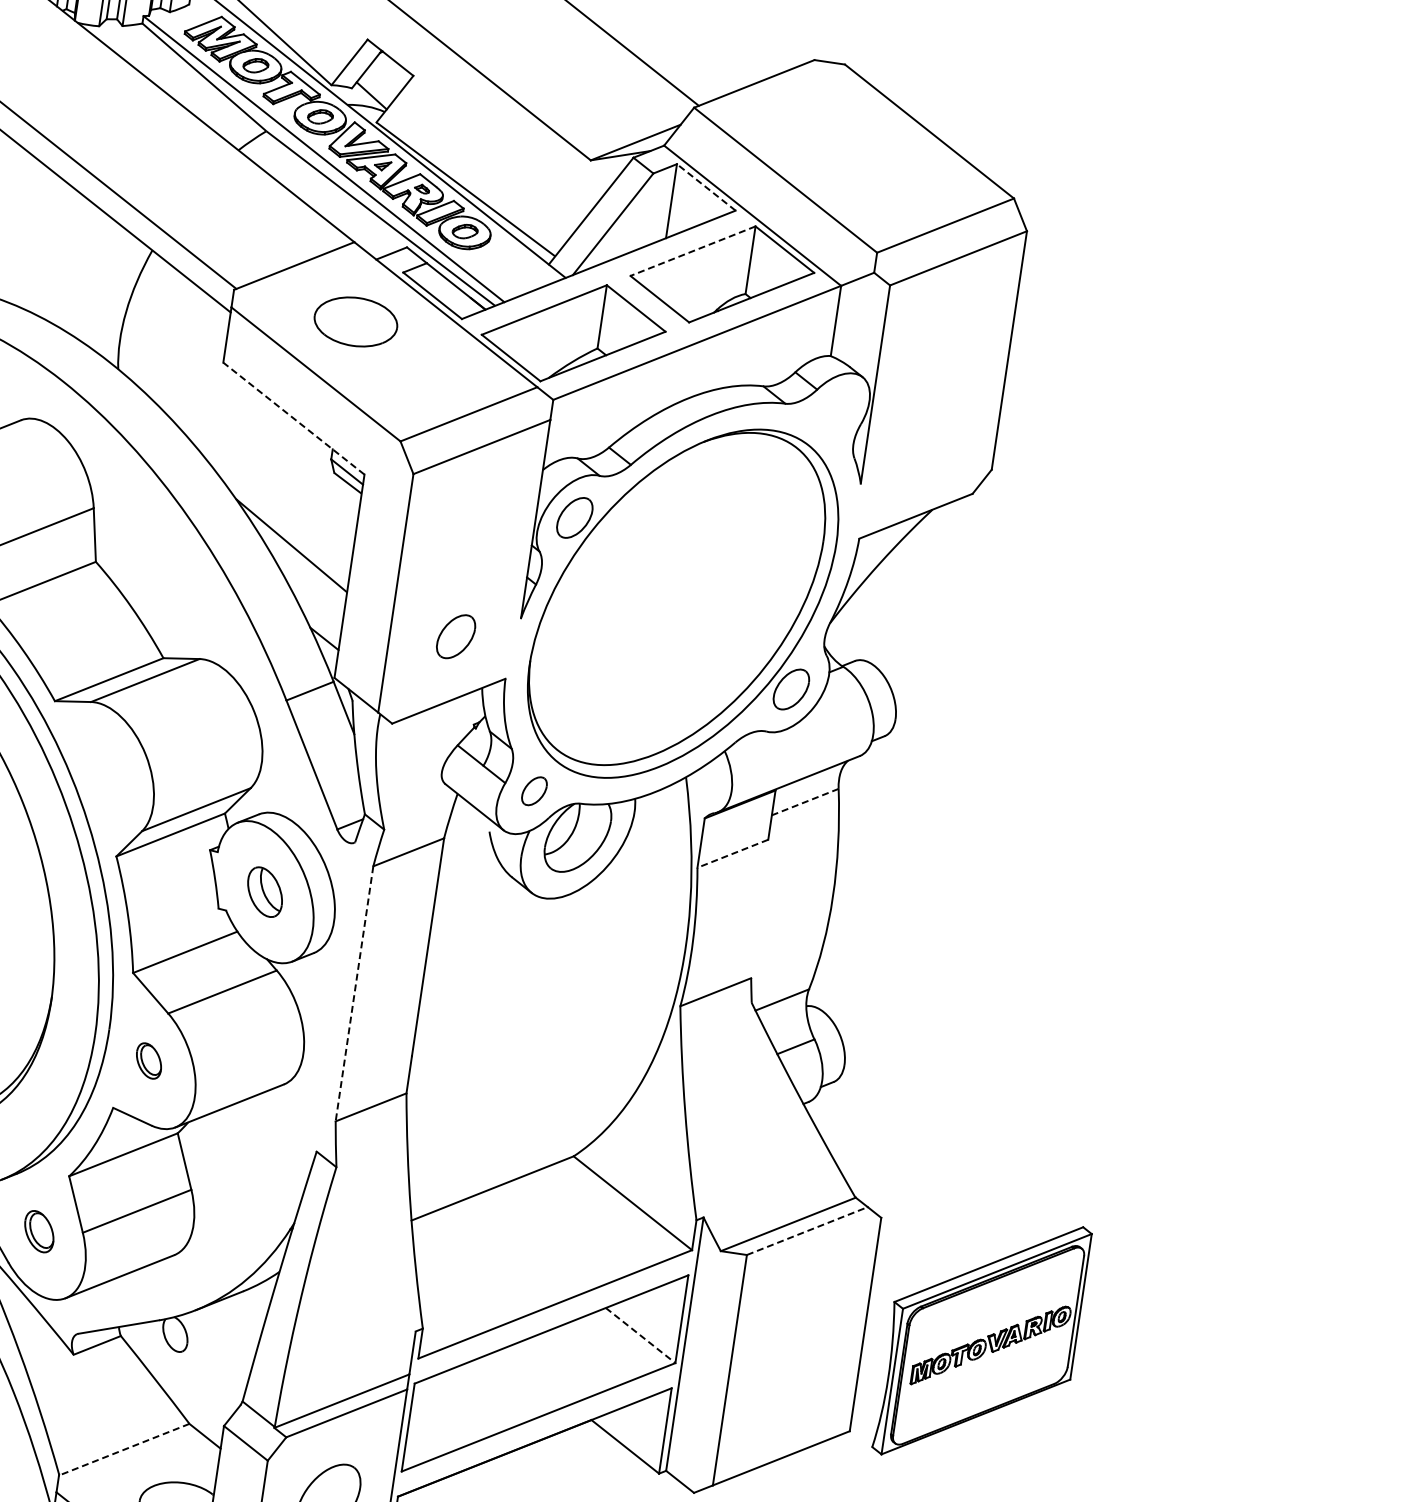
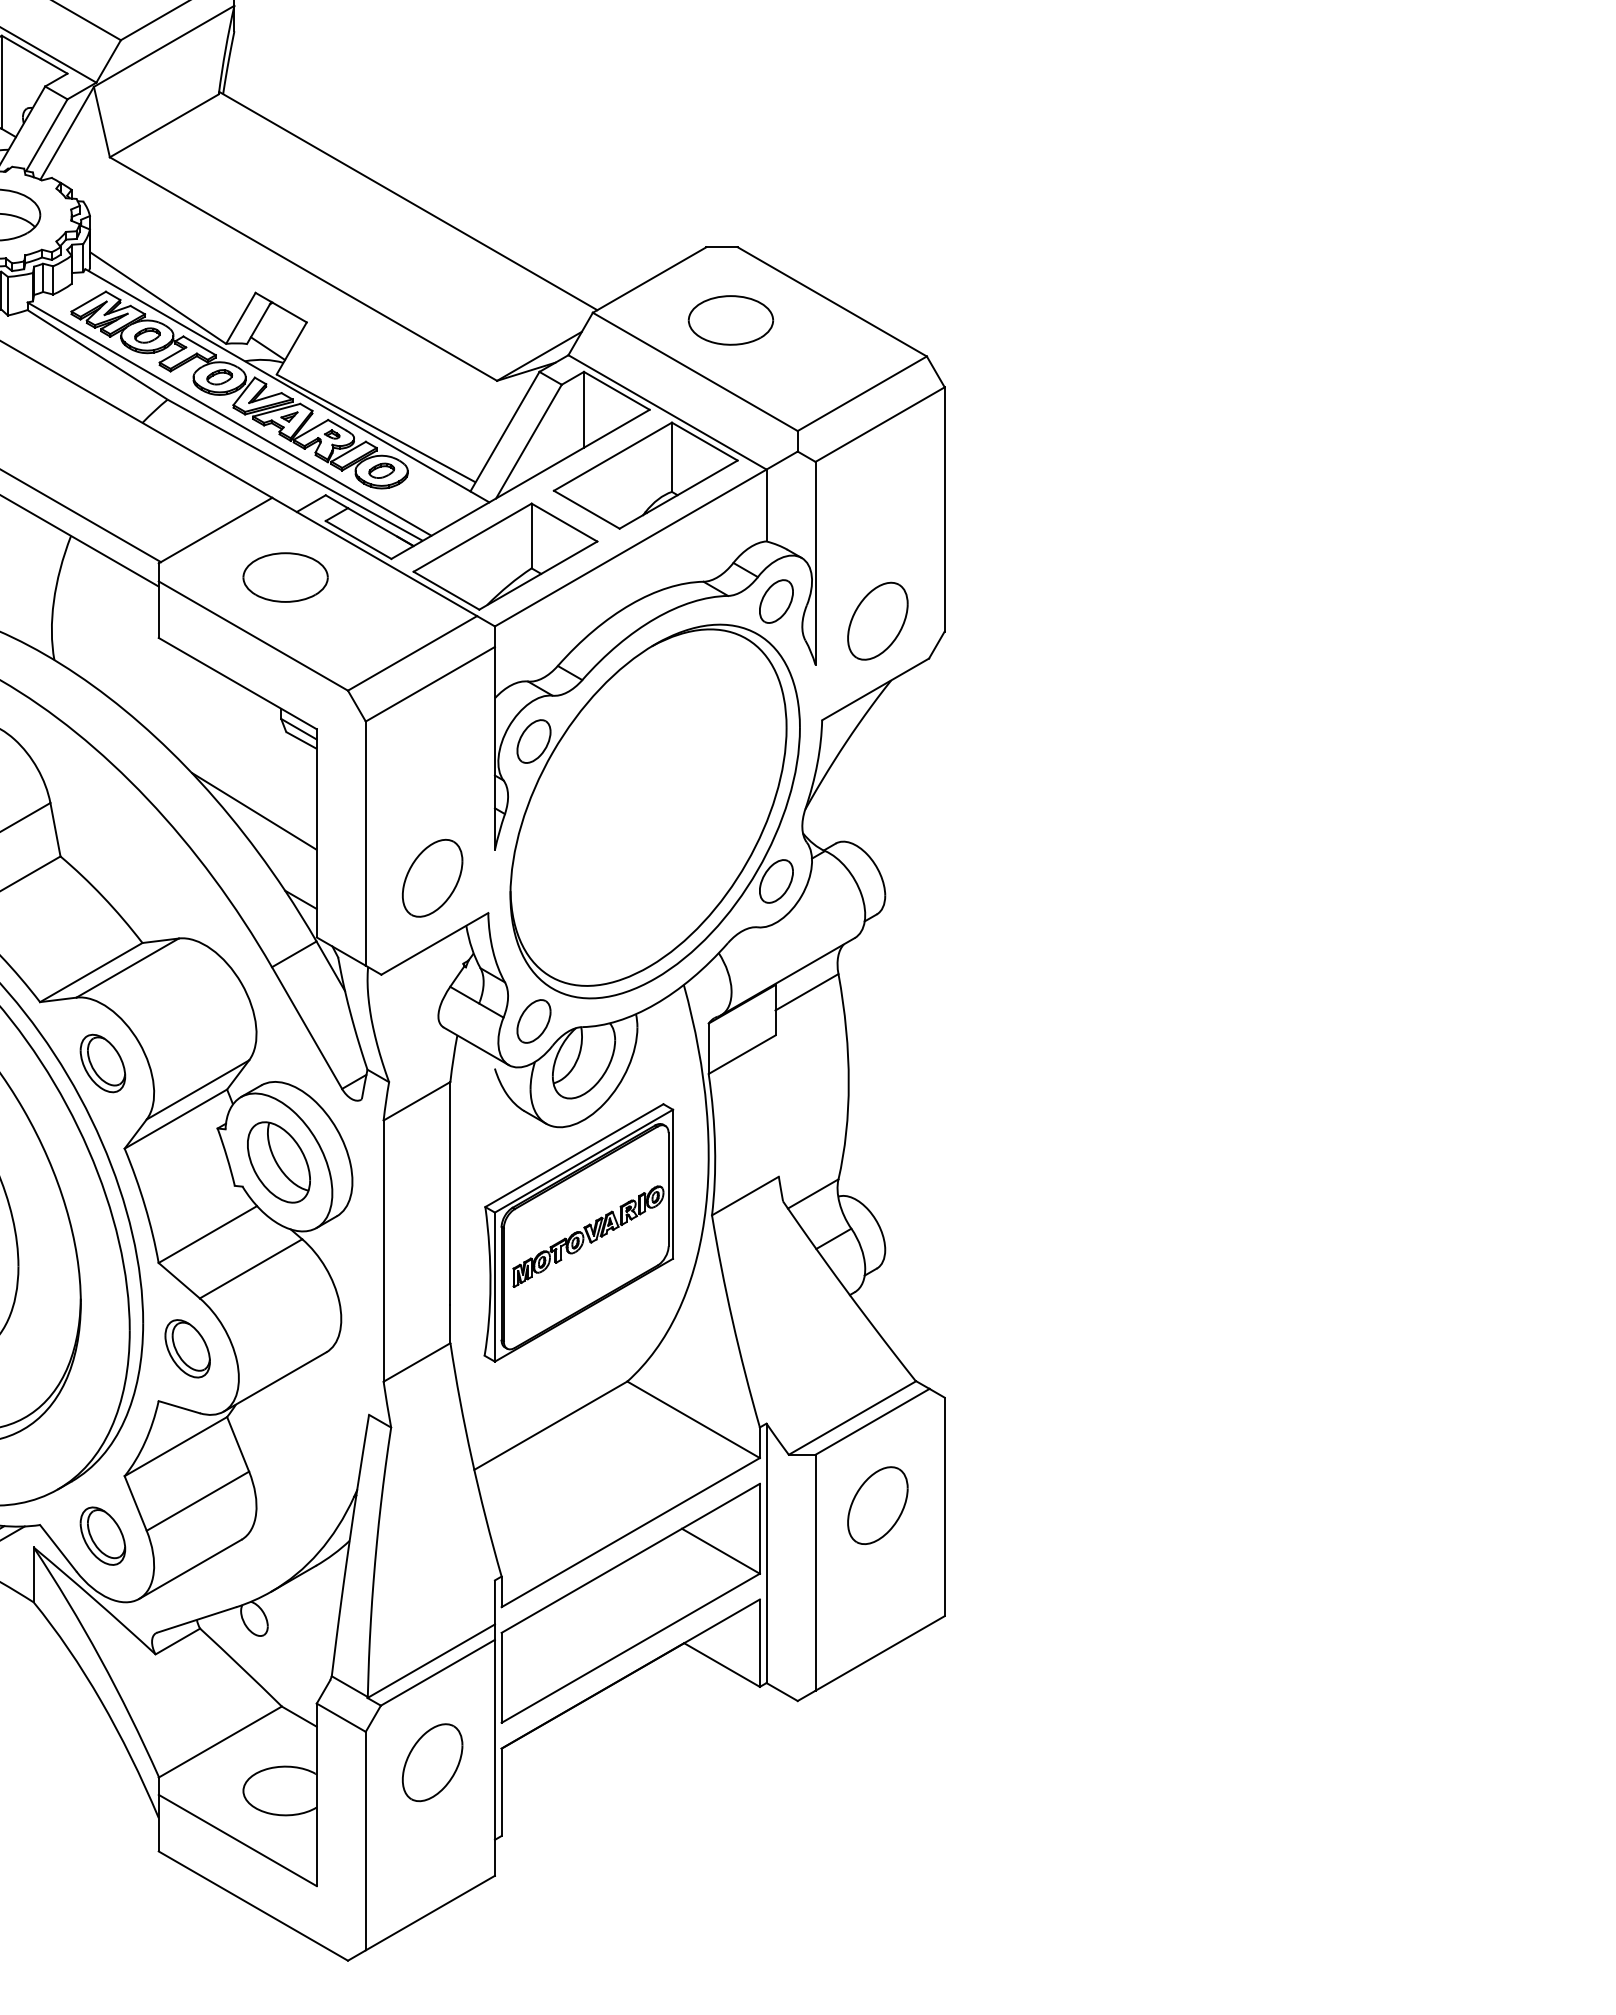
part: (827, 135) -> (730, 320), added
line: (706, 187) -> (616, 390), dashed -> solid
line: (692, 250) -> (612, 456), dashed -> solid
part: (831, 416) -> (776, 601), added
line: (293, 418) -> (237, 683), dashed -> solid
part: (927, 449) -> (877, 620), added
part: (456, 636) -> (432, 877), size x1.67
part: (107, 770) -> (102, 1063), added
part: (533, 791) -> (533, 1021), size x1.43
line: (804, 802) -> (806, 992), dashed -> solid
line: (733, 853) -> (742, 1054), dashed -> solid
part: (264, 892) -> (278, 1162), size x1.67
line: (354, 994) -> (383, 1251), dashed -> solid
part: (148, 1060) -> (187, 1348), size x1.67
line: (807, 1230) -> (872, 1421), dashed -> solid
part: (38, 1231) -> (102, 1535), size x1.43
part: (800, 1313) -> (877, 1505), added
line: (640, 1335) -> (720, 1551), dashed -> solid
part: (981, 1340) -> (578, 1232), moved
line: (123, 1450) -> (219, 1742), dashed -> solid

